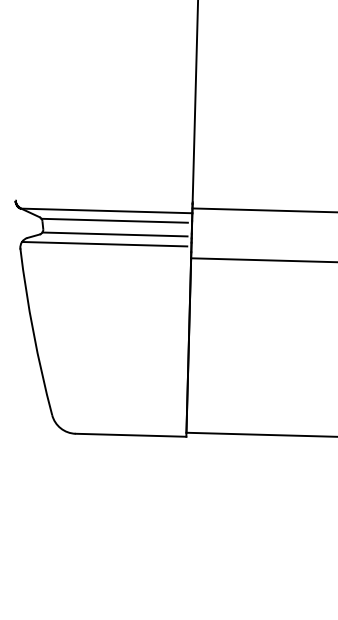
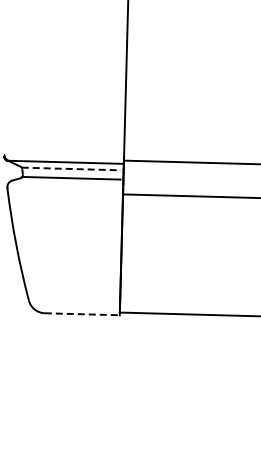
line: (115, 220) -> (71, 168), solid -> dashed
line: (104, 243) -> (64, 184), removed
line: (131, 435) -> (82, 314), solid -> dashed

